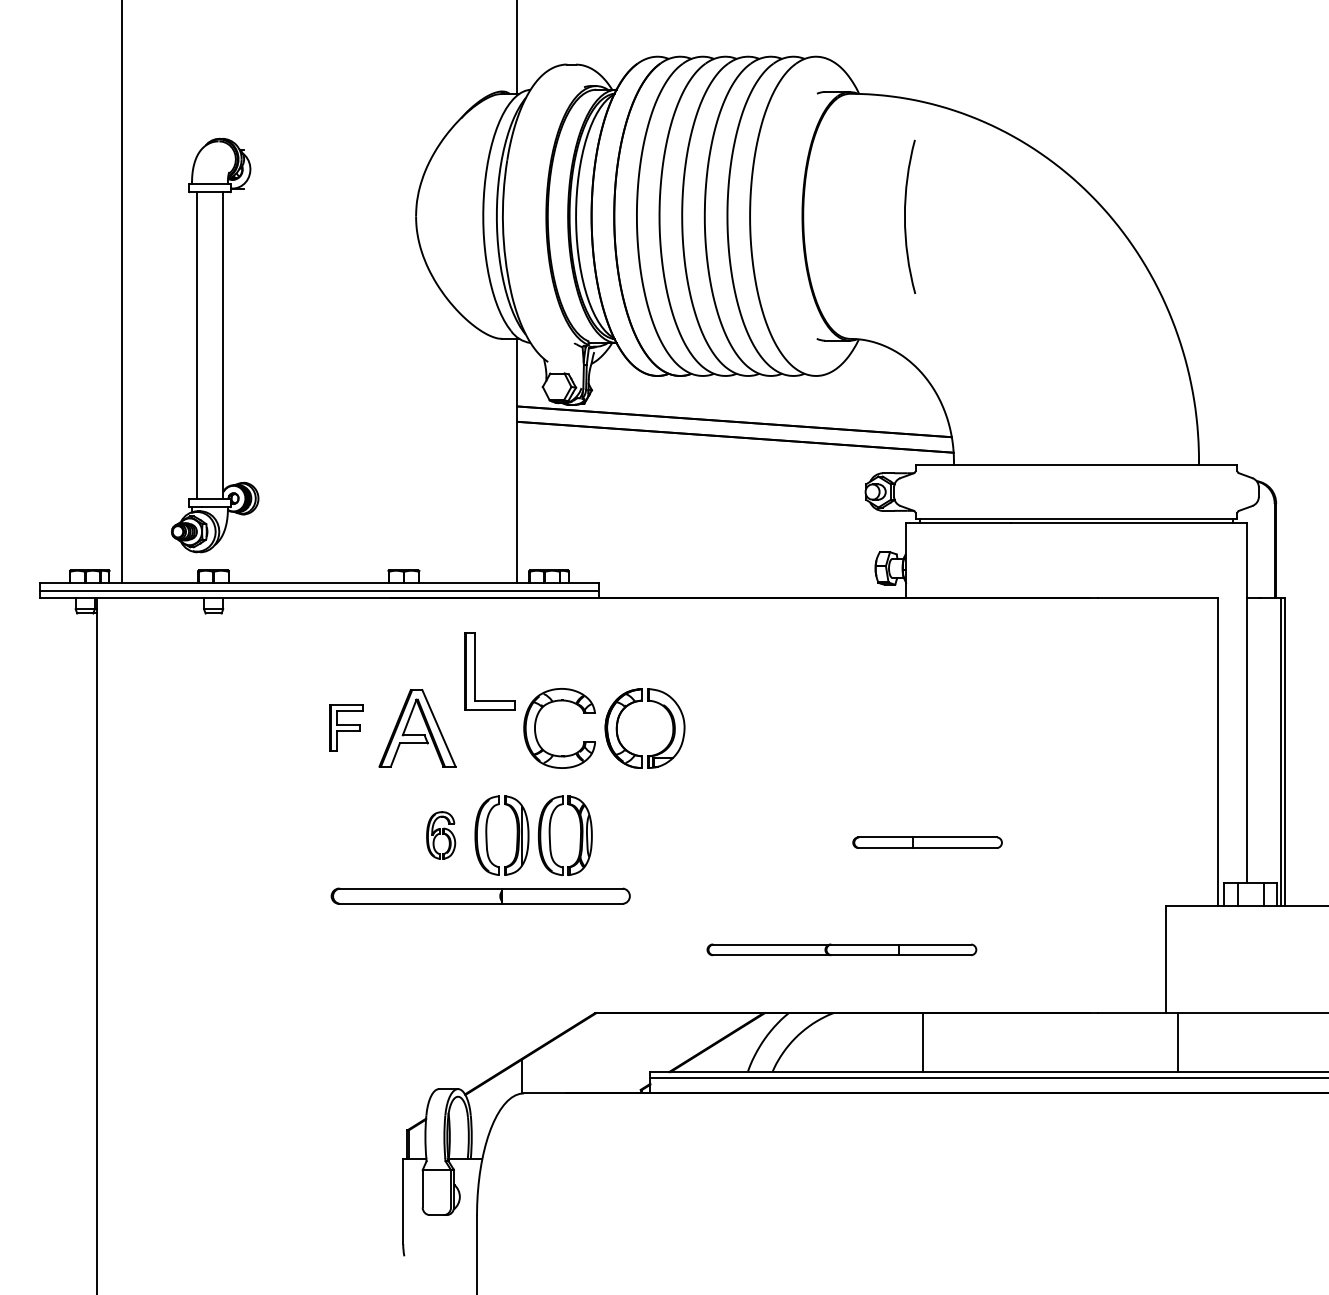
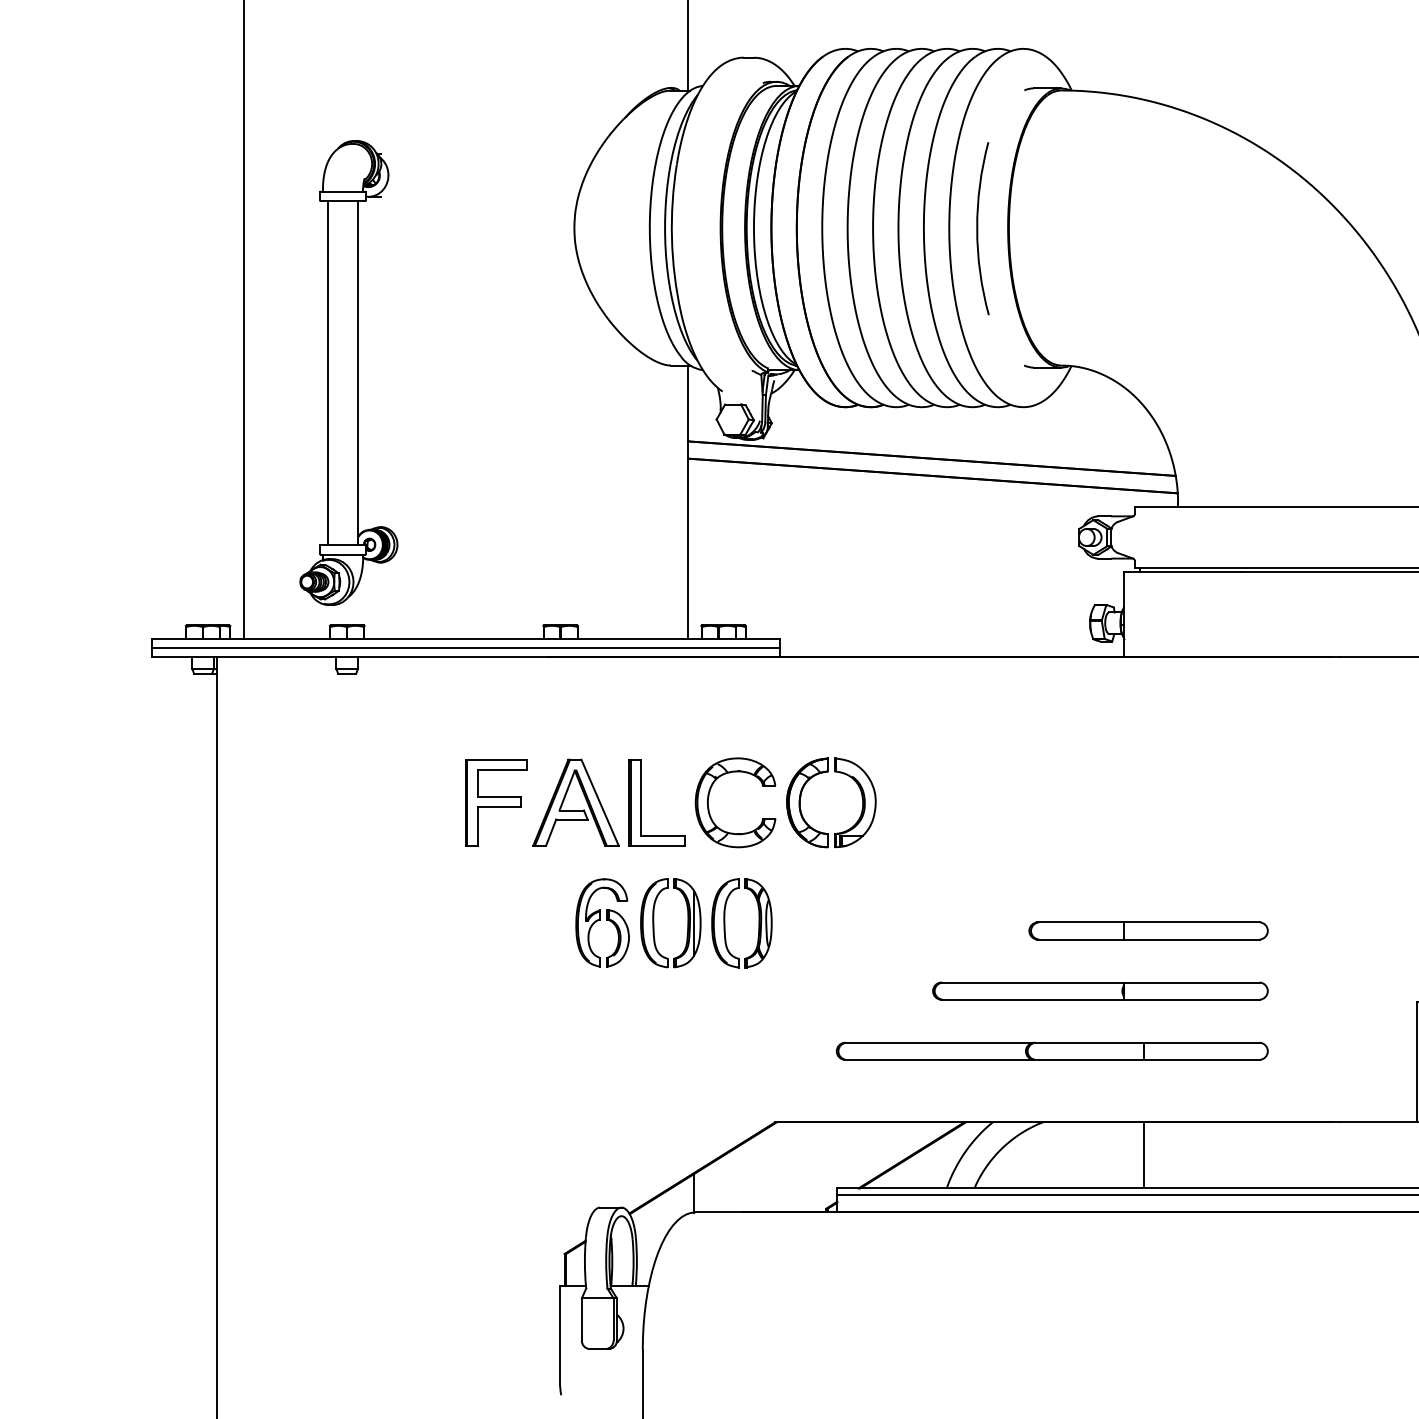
arc: (905, 216) -> (977, 228), moved
part: (475, 671) -> (641, 802), moved
part: (346, 728) -> (496, 802), size x1.67
part: (440, 835) -> (601, 922), size x1.67
part: (927, 842) -> (1148, 930), size x1.43
part: (480, 895) -> (1100, 990), moved
part: (841, 949) -> (1051, 1050), size x1.43

